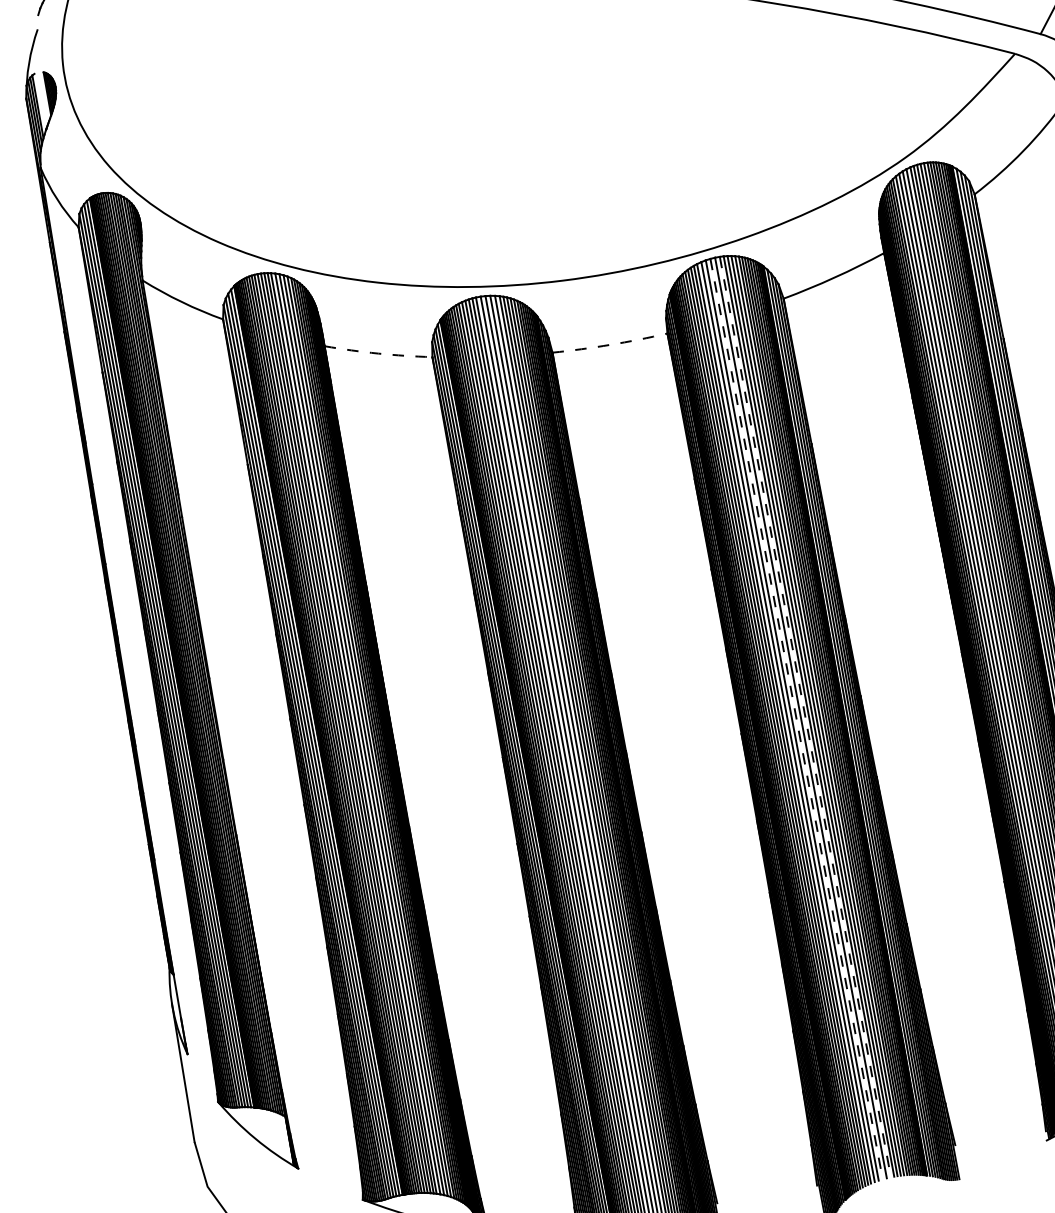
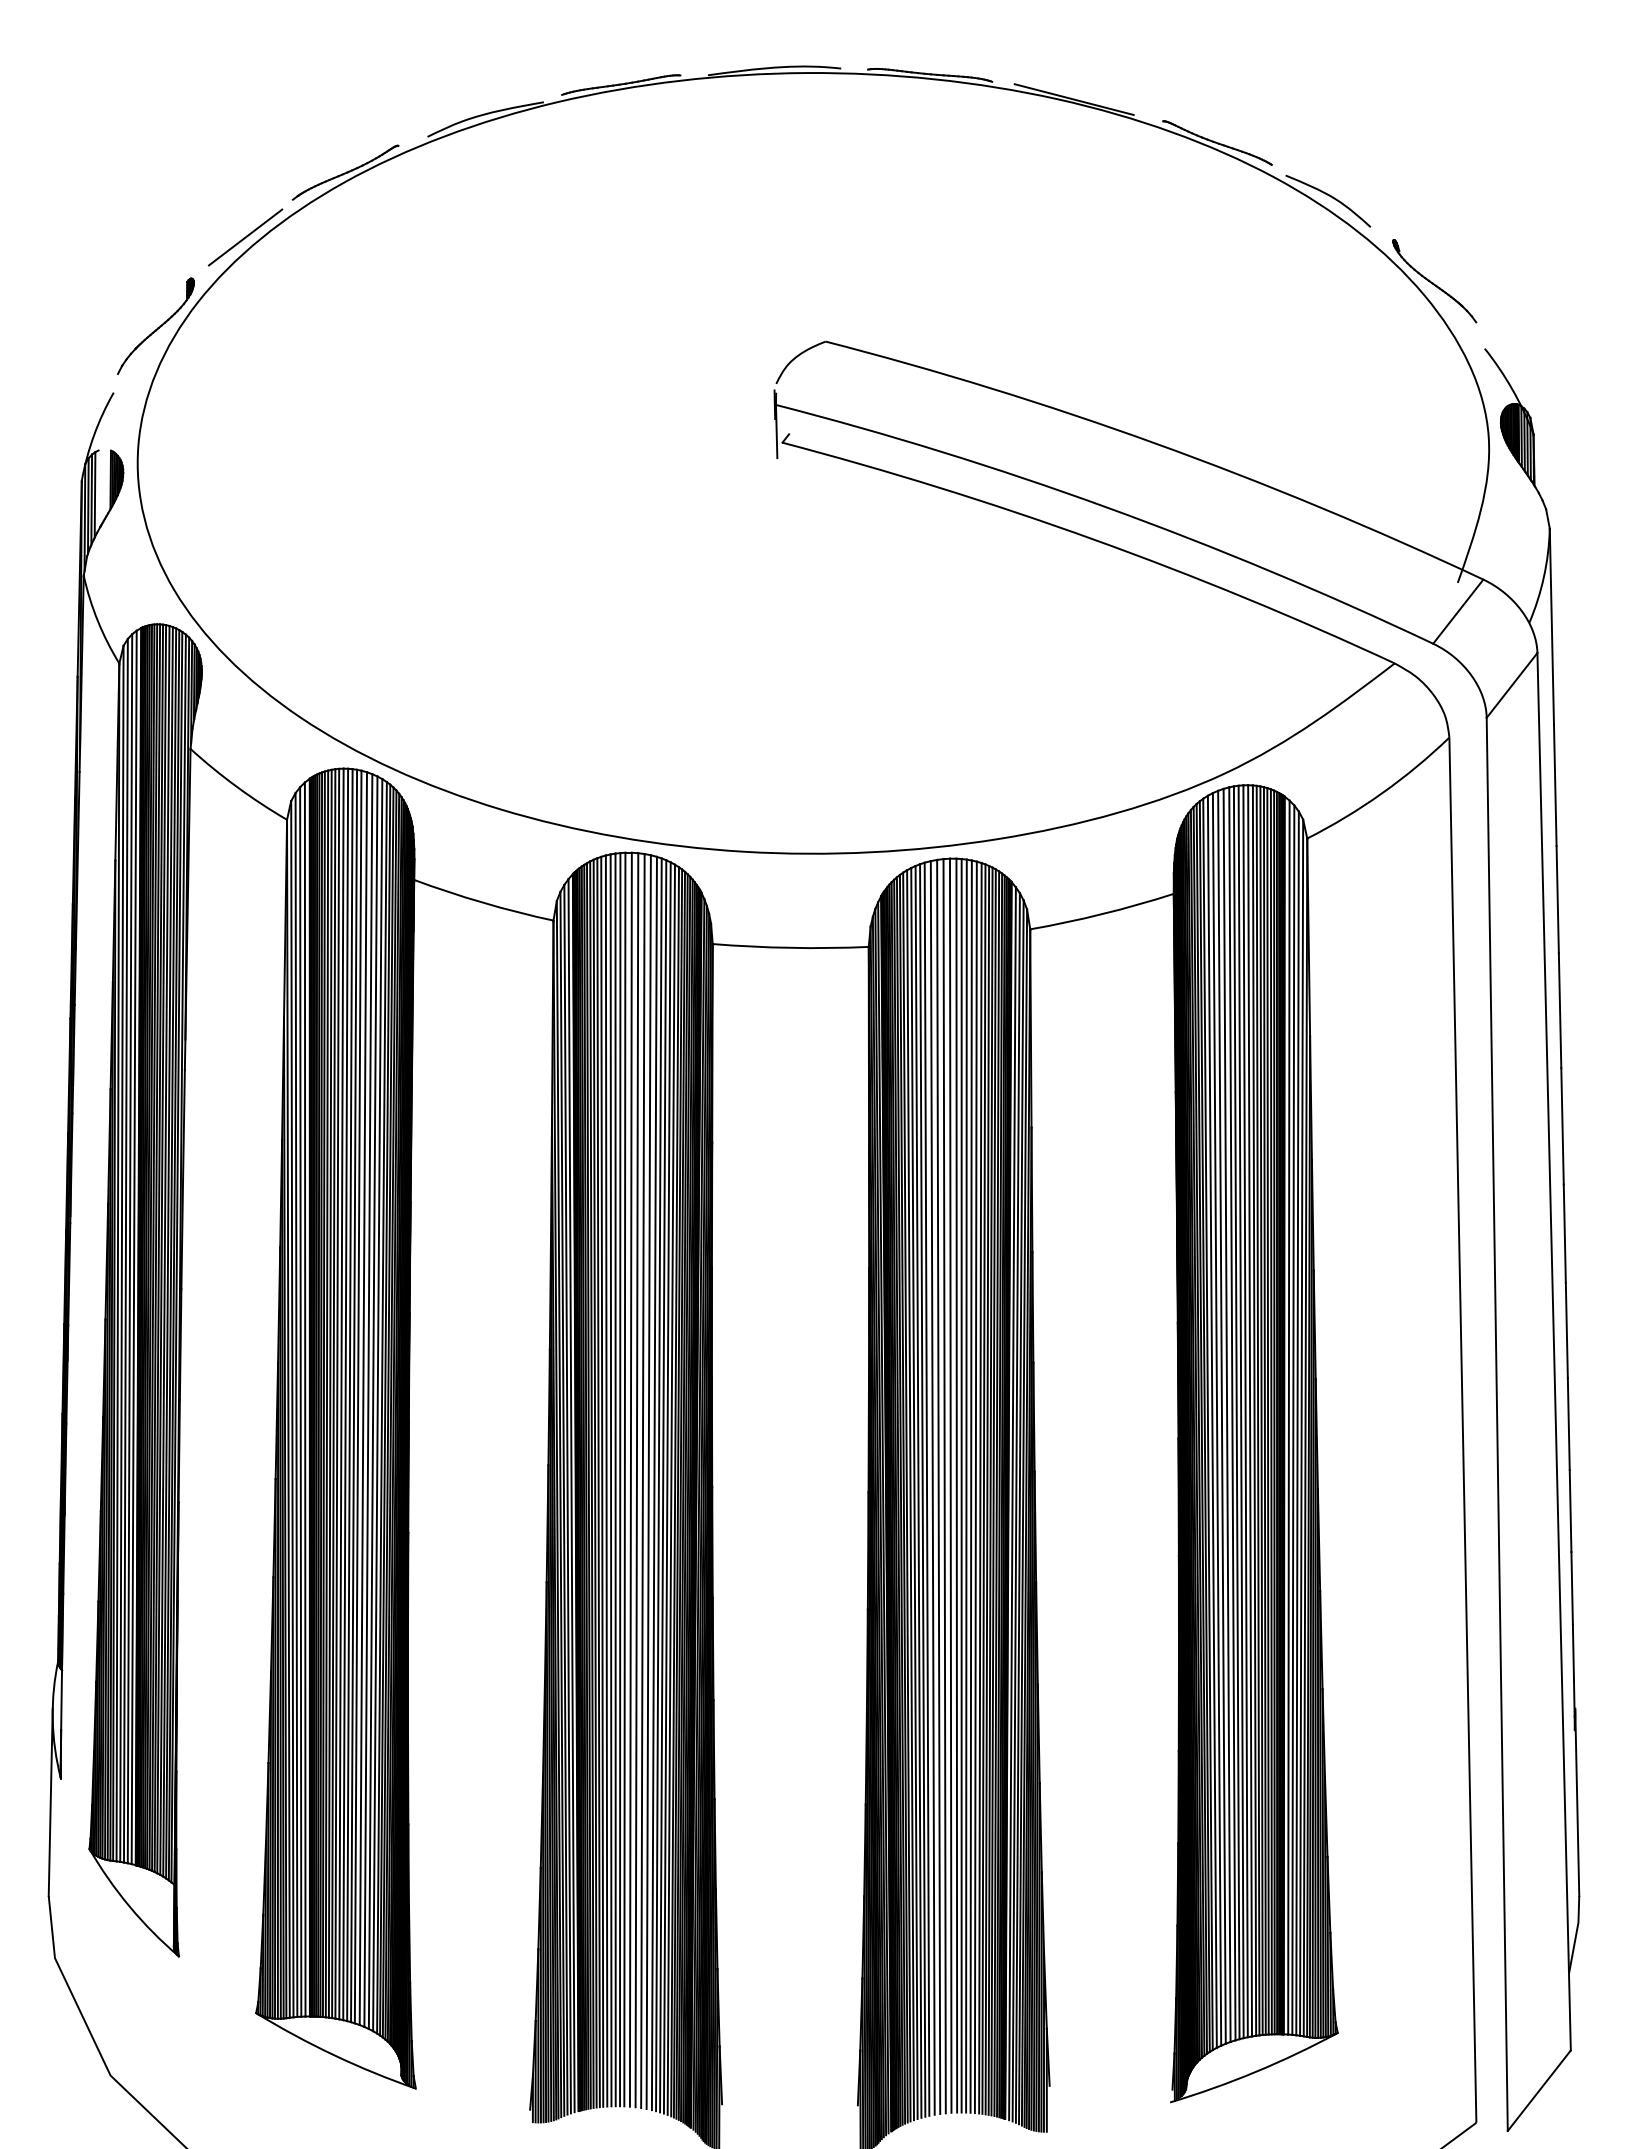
arc: (610, 344) -> (790, 947), dashed -> solid
arc: (378, 353) -> (483, 902), dashed -> solid
line: (805, 717) -> (956, 1485), dashed -> solid
line: (796, 719) -> (944, 1486), dashed -> solid

